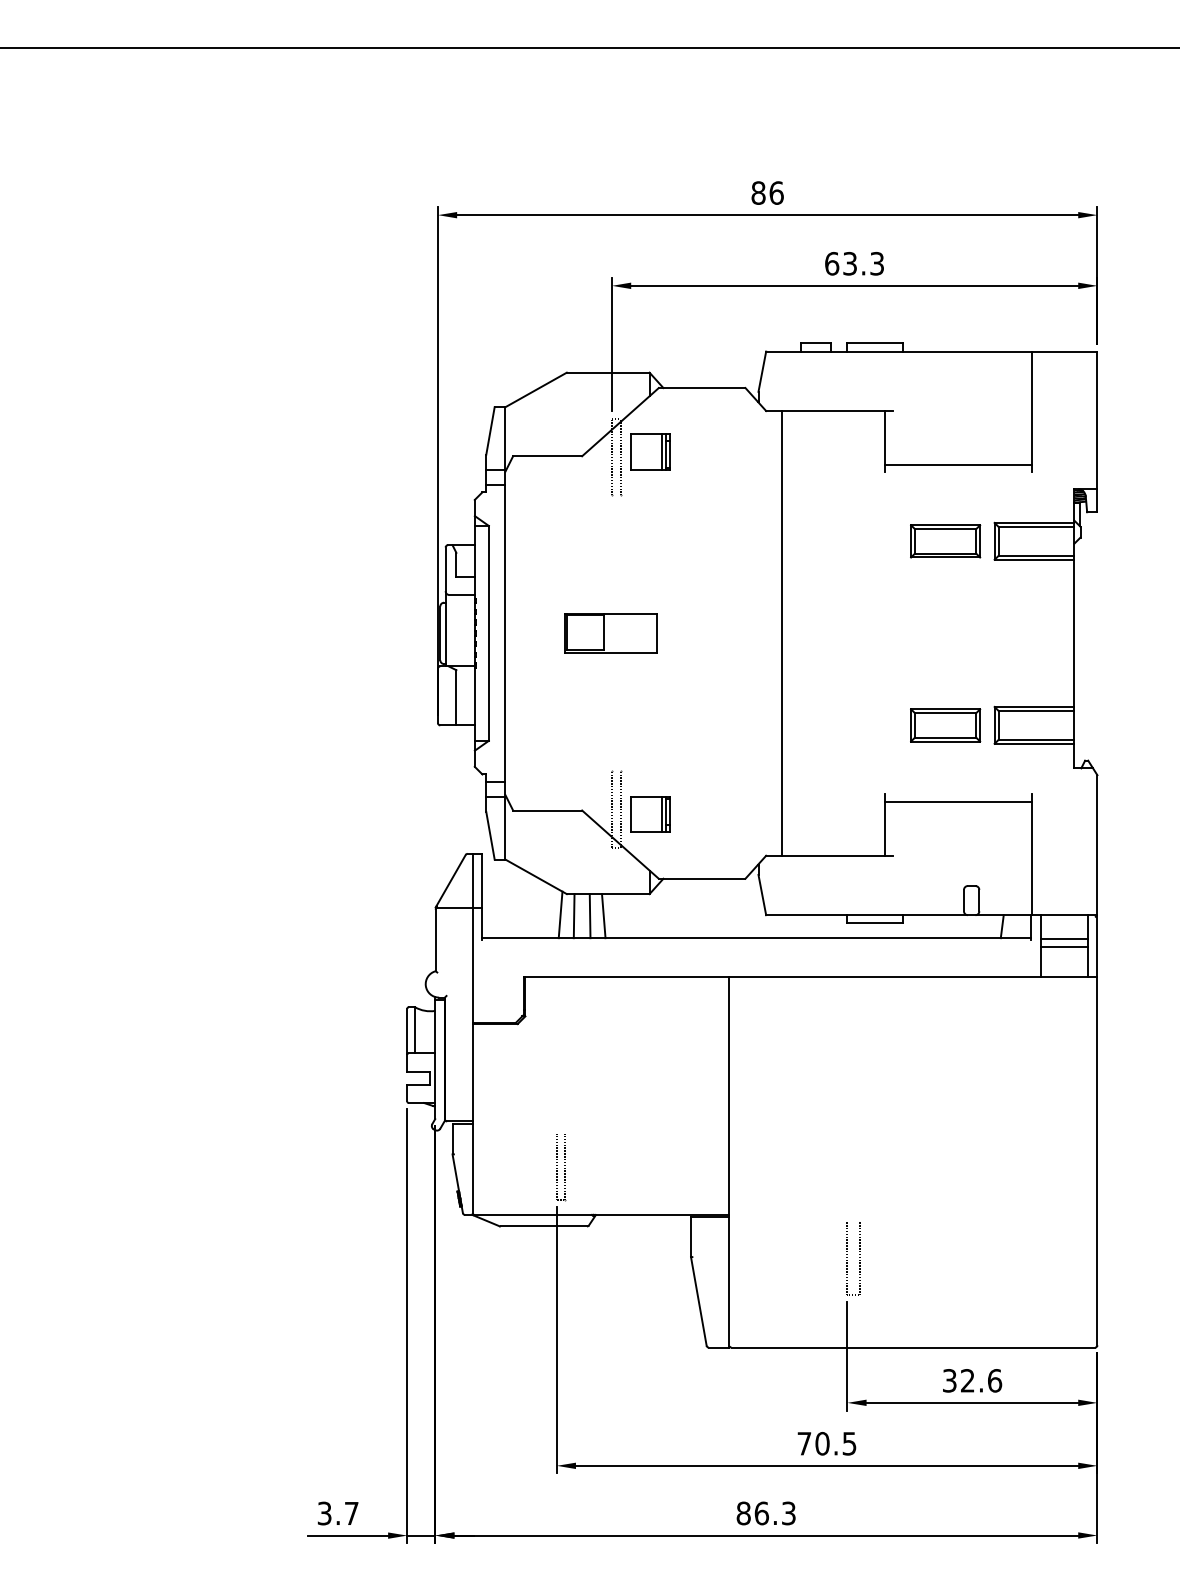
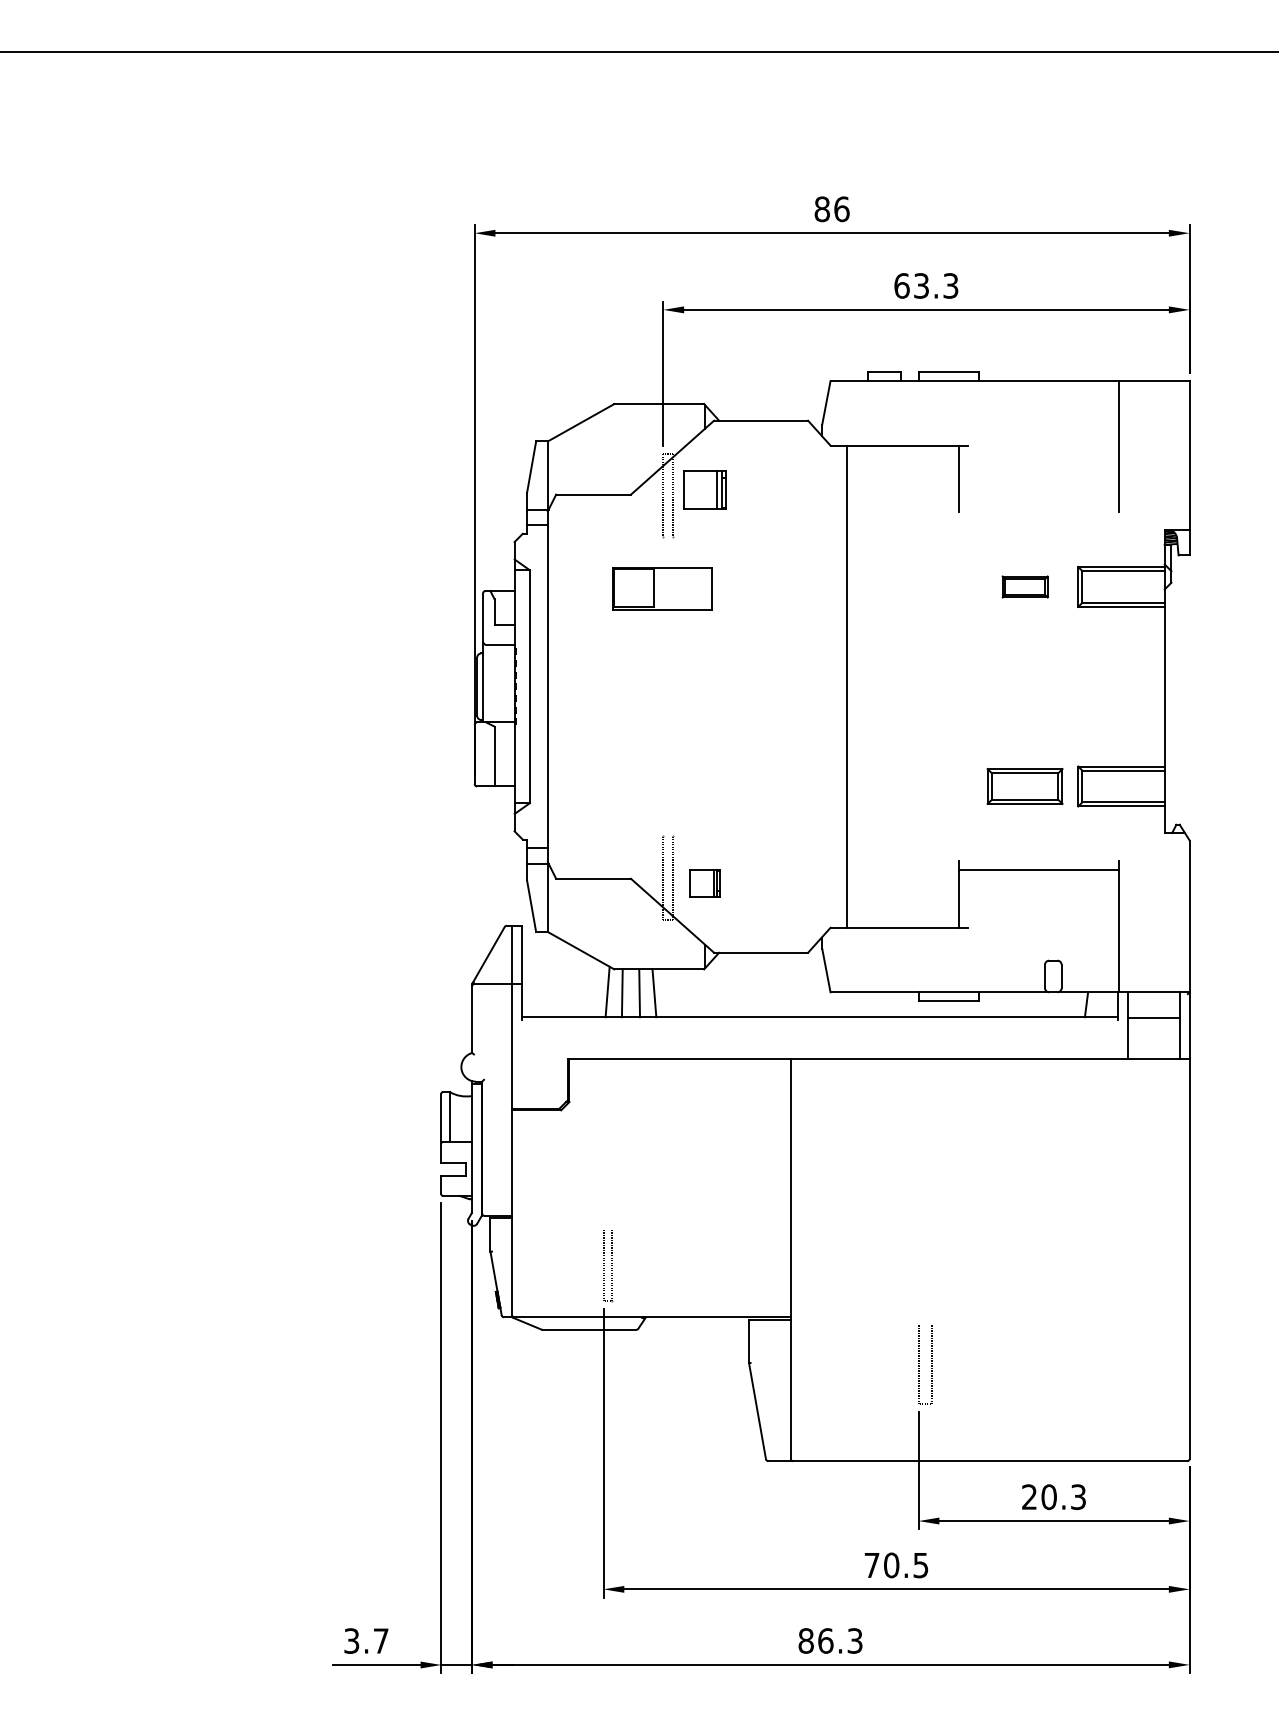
line: (958, 464) -> (1039, 503), removed
part: (945, 541) -> (1024, 587), size x0.6
part: (610, 633) -> (661, 589), moved
part: (650, 814) -> (705, 883), size x0.7
line: (1064, 946) -> (1154, 1026), removed
text: (972, 1380) -> (1054, 1496), 32.6 -> 20.3

